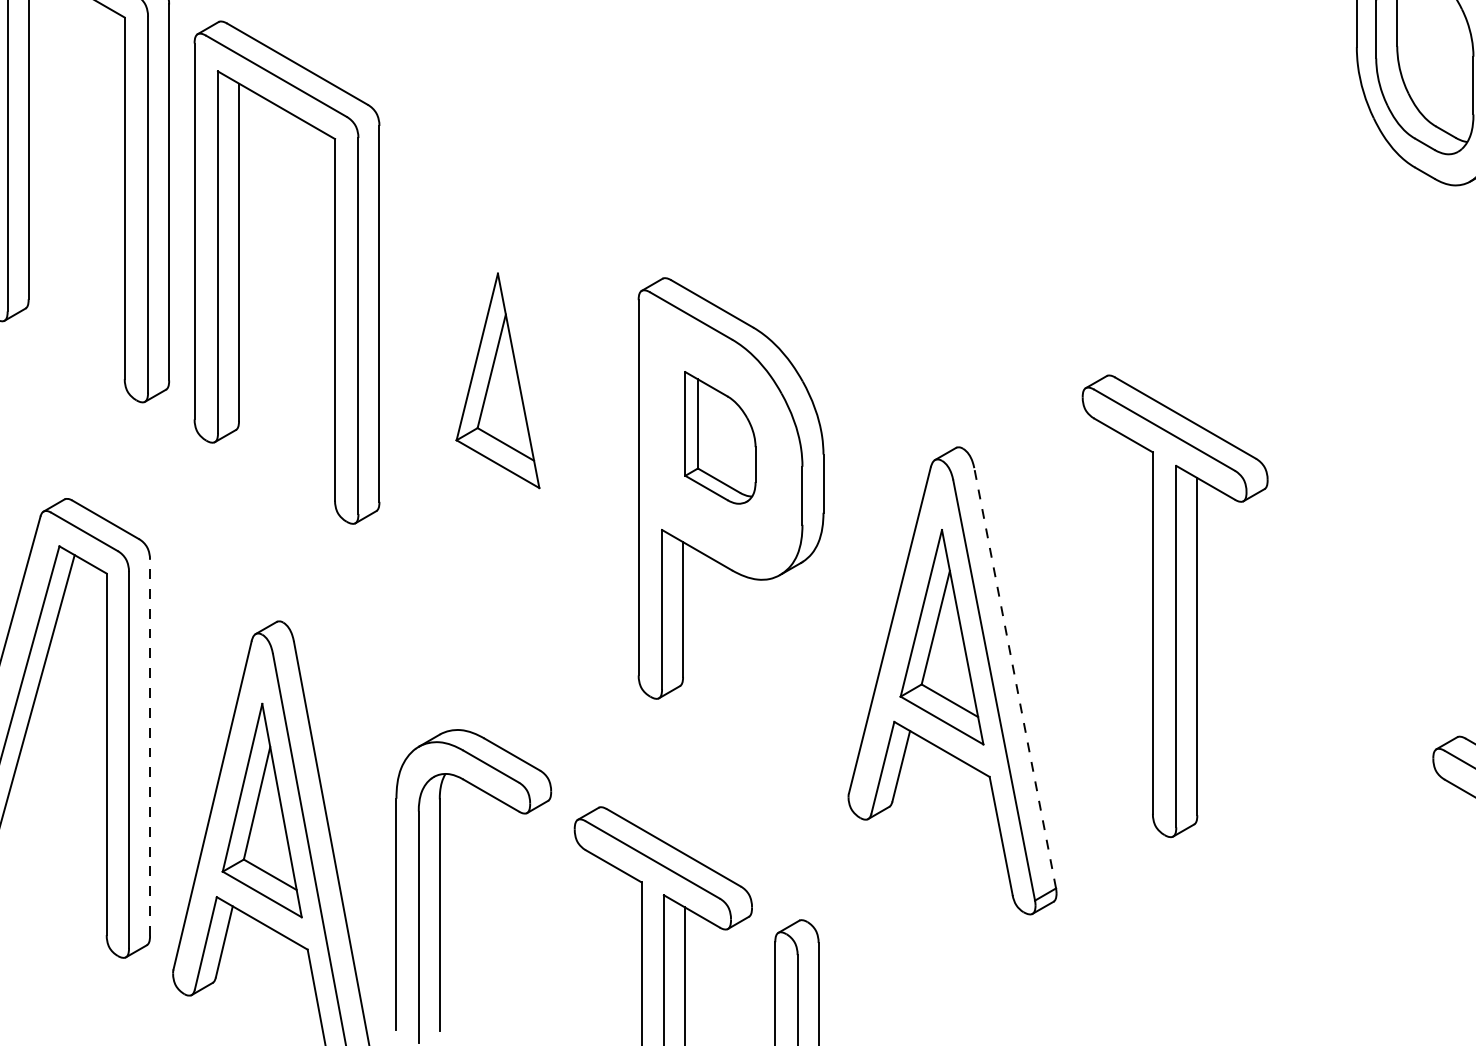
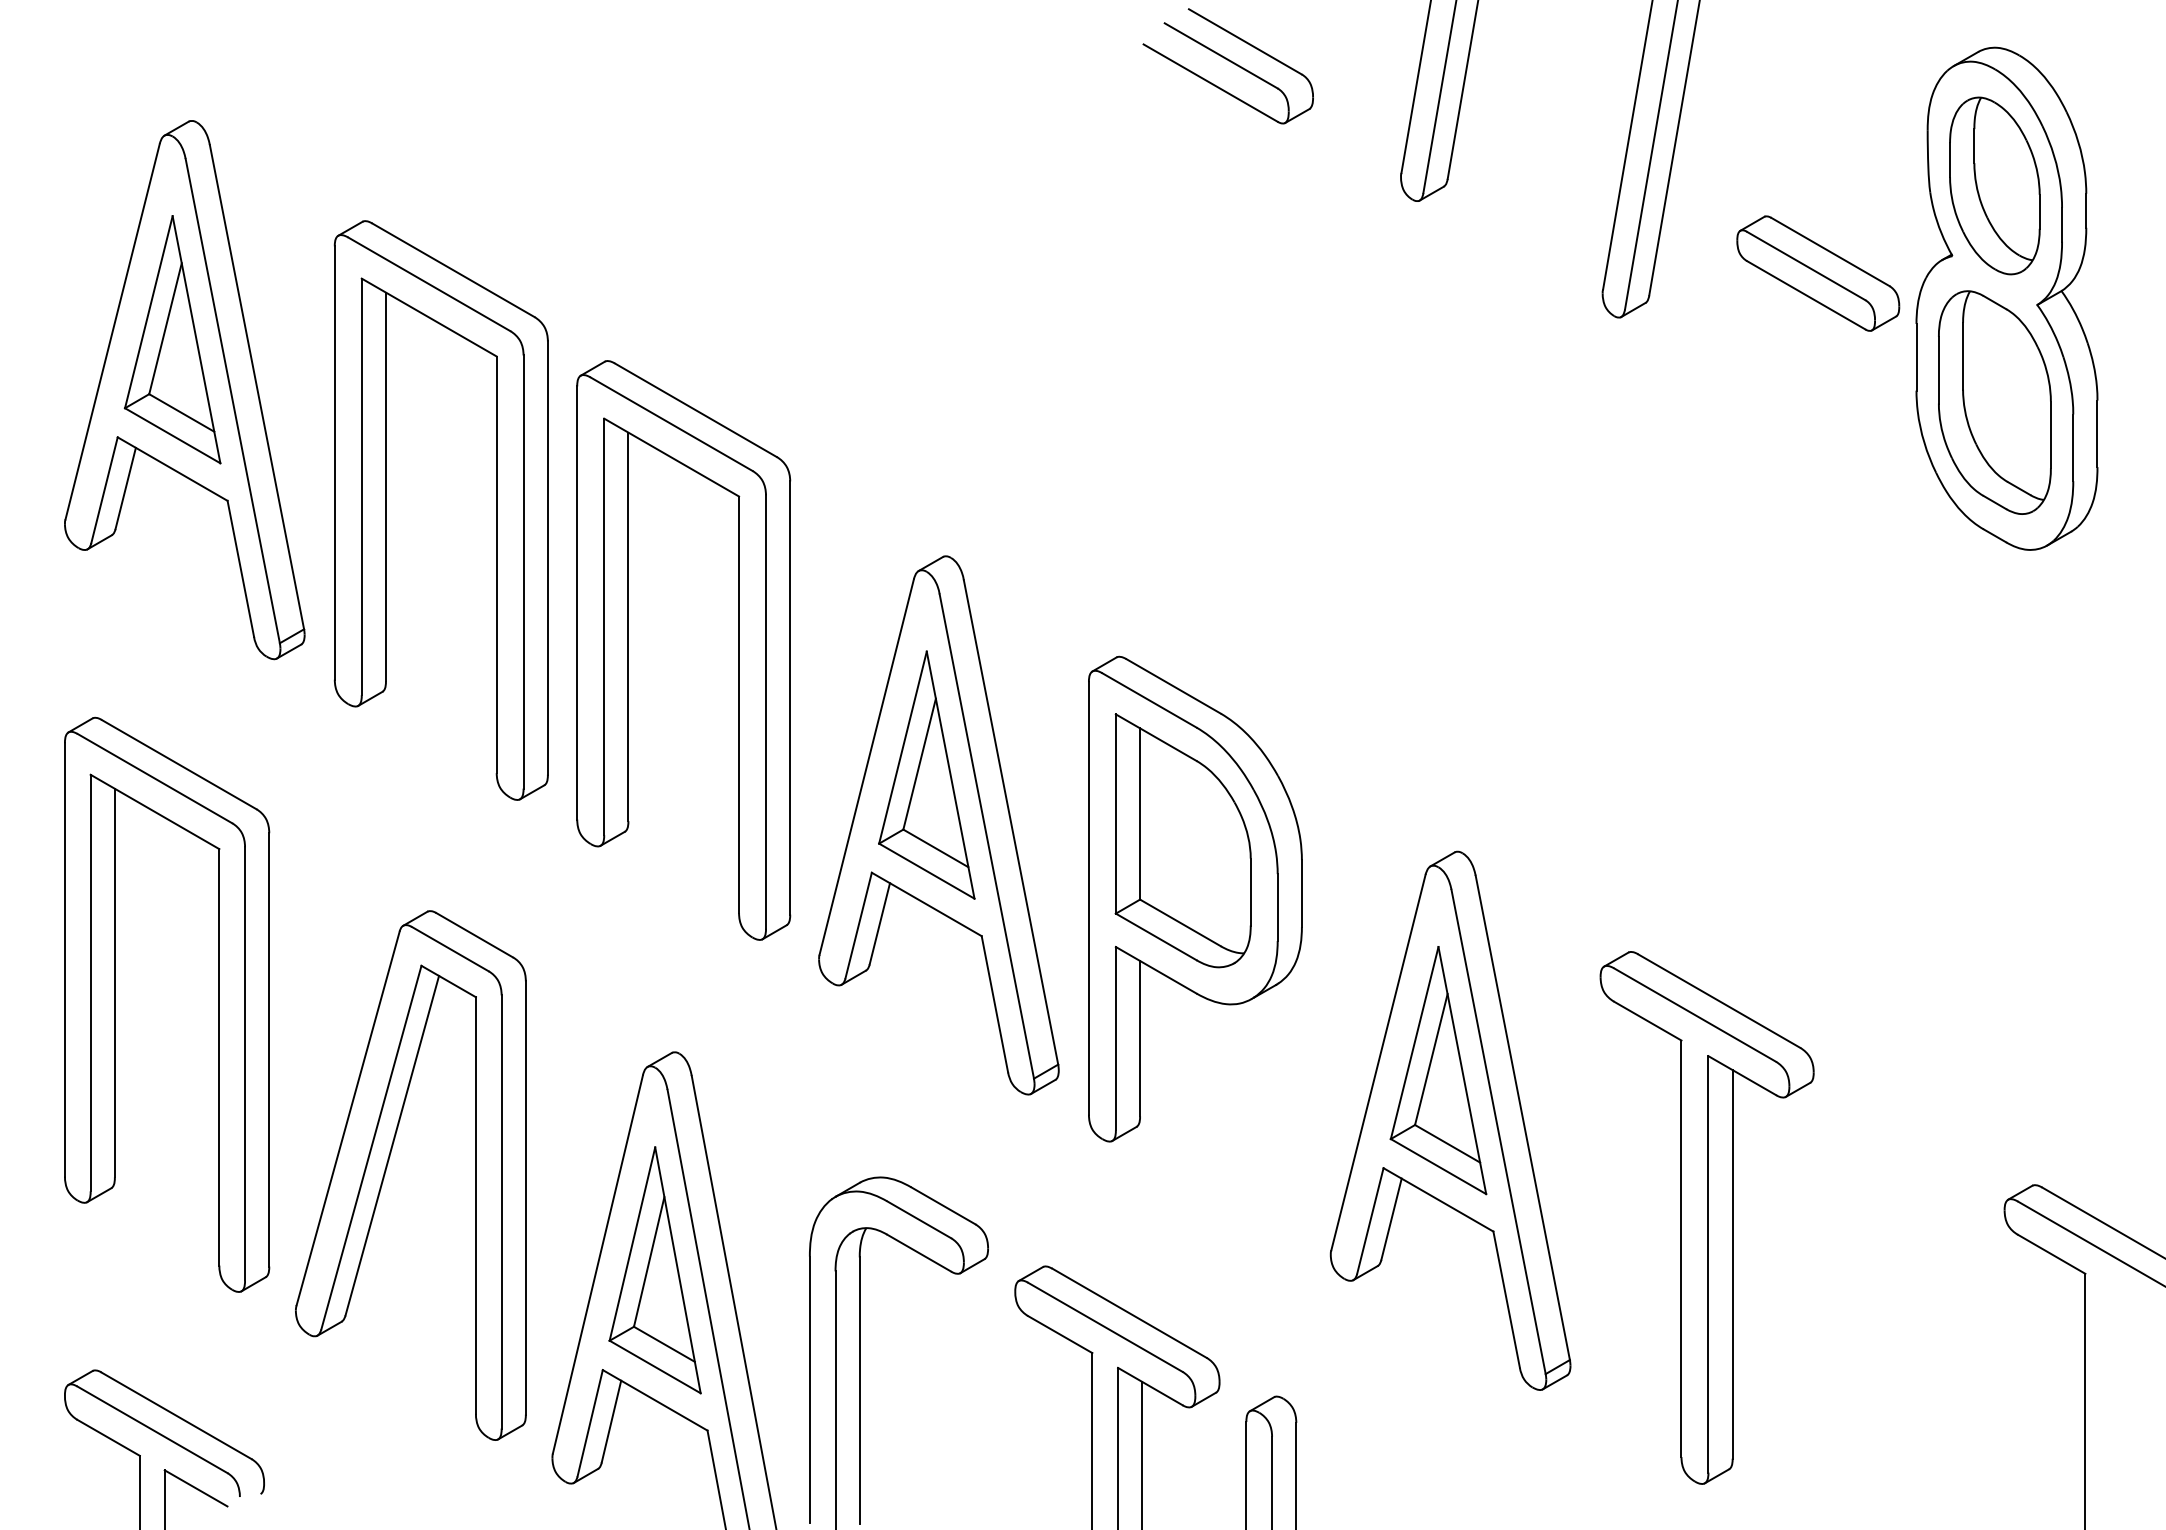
part: (508, 424) -> (938, 825), added
part: (719, 437) -> (1182, 840), size x1.67
part: (1174, 605) -> (1706, 1217), moved
line: (1014, 677) -> (1522, 1117), dashed -> solid
line: (149, 747) -> (525, 1197), dashed -> solid

